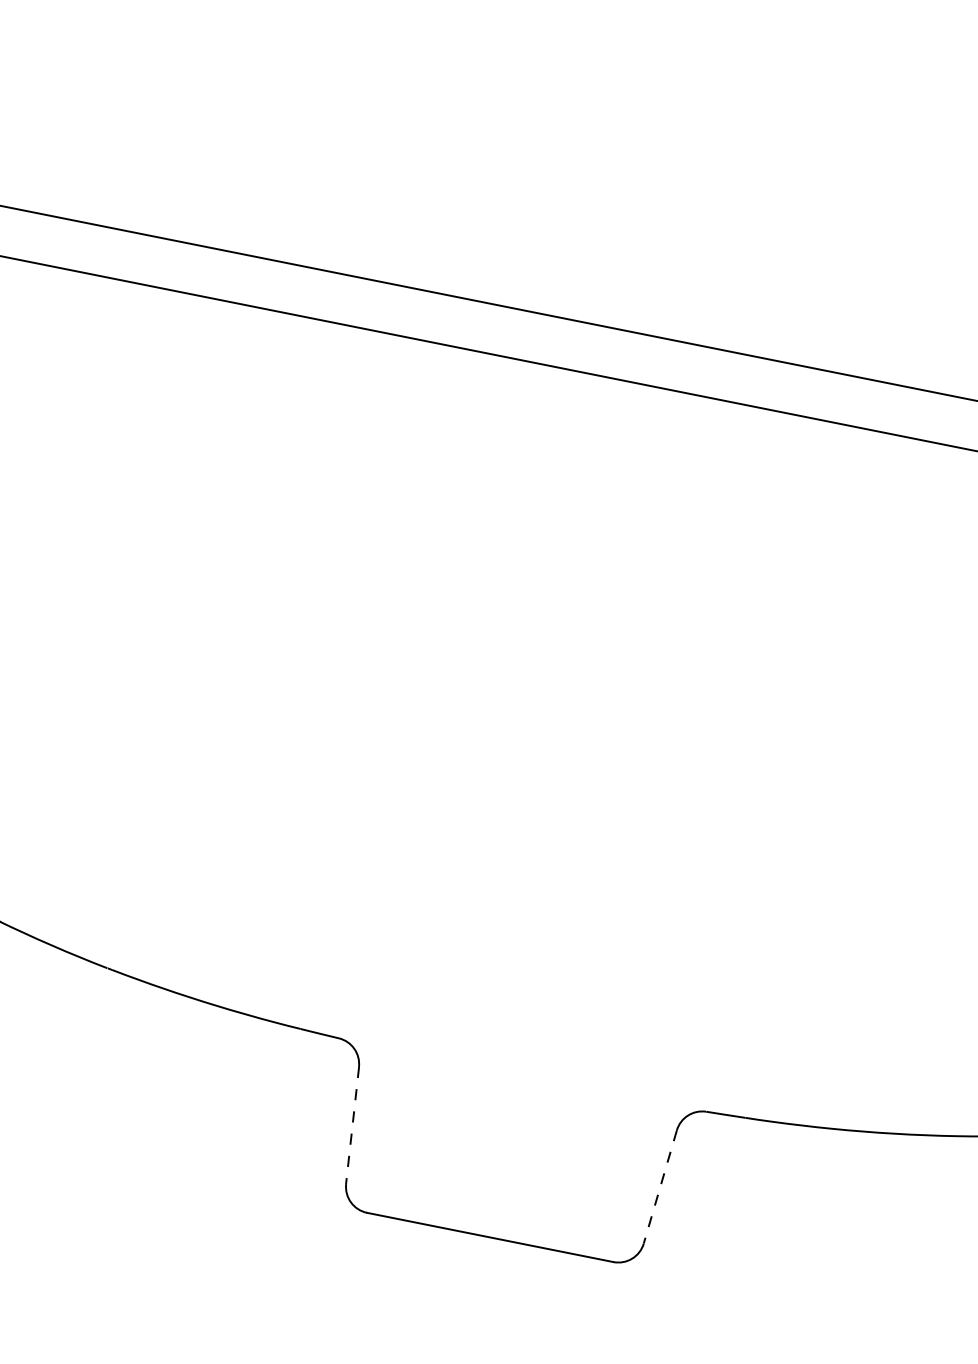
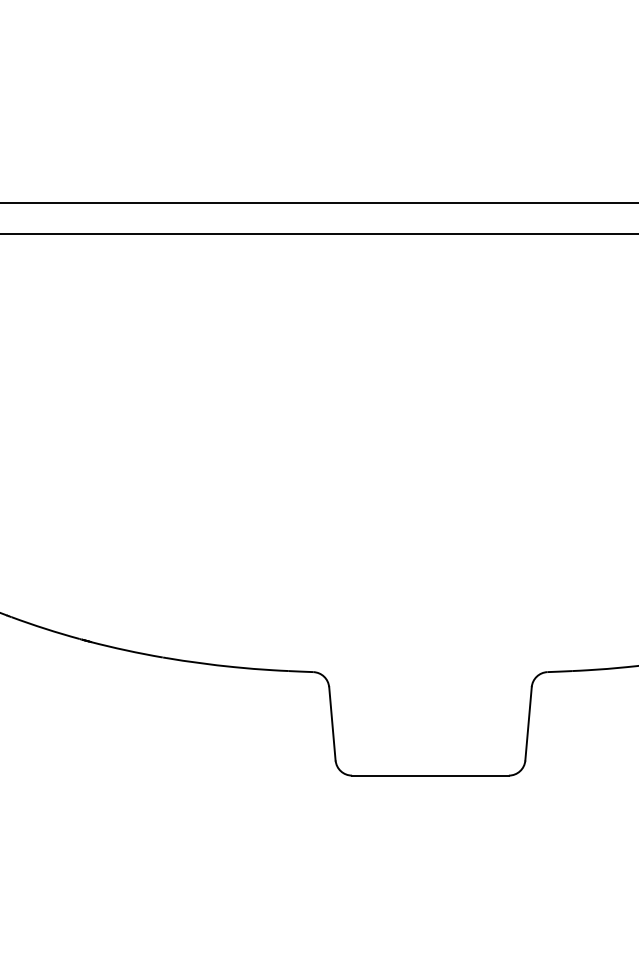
line: (352, 1124) -> (332, 723), dashed -> solid
line: (660, 1186) -> (528, 723), dashed -> solid

